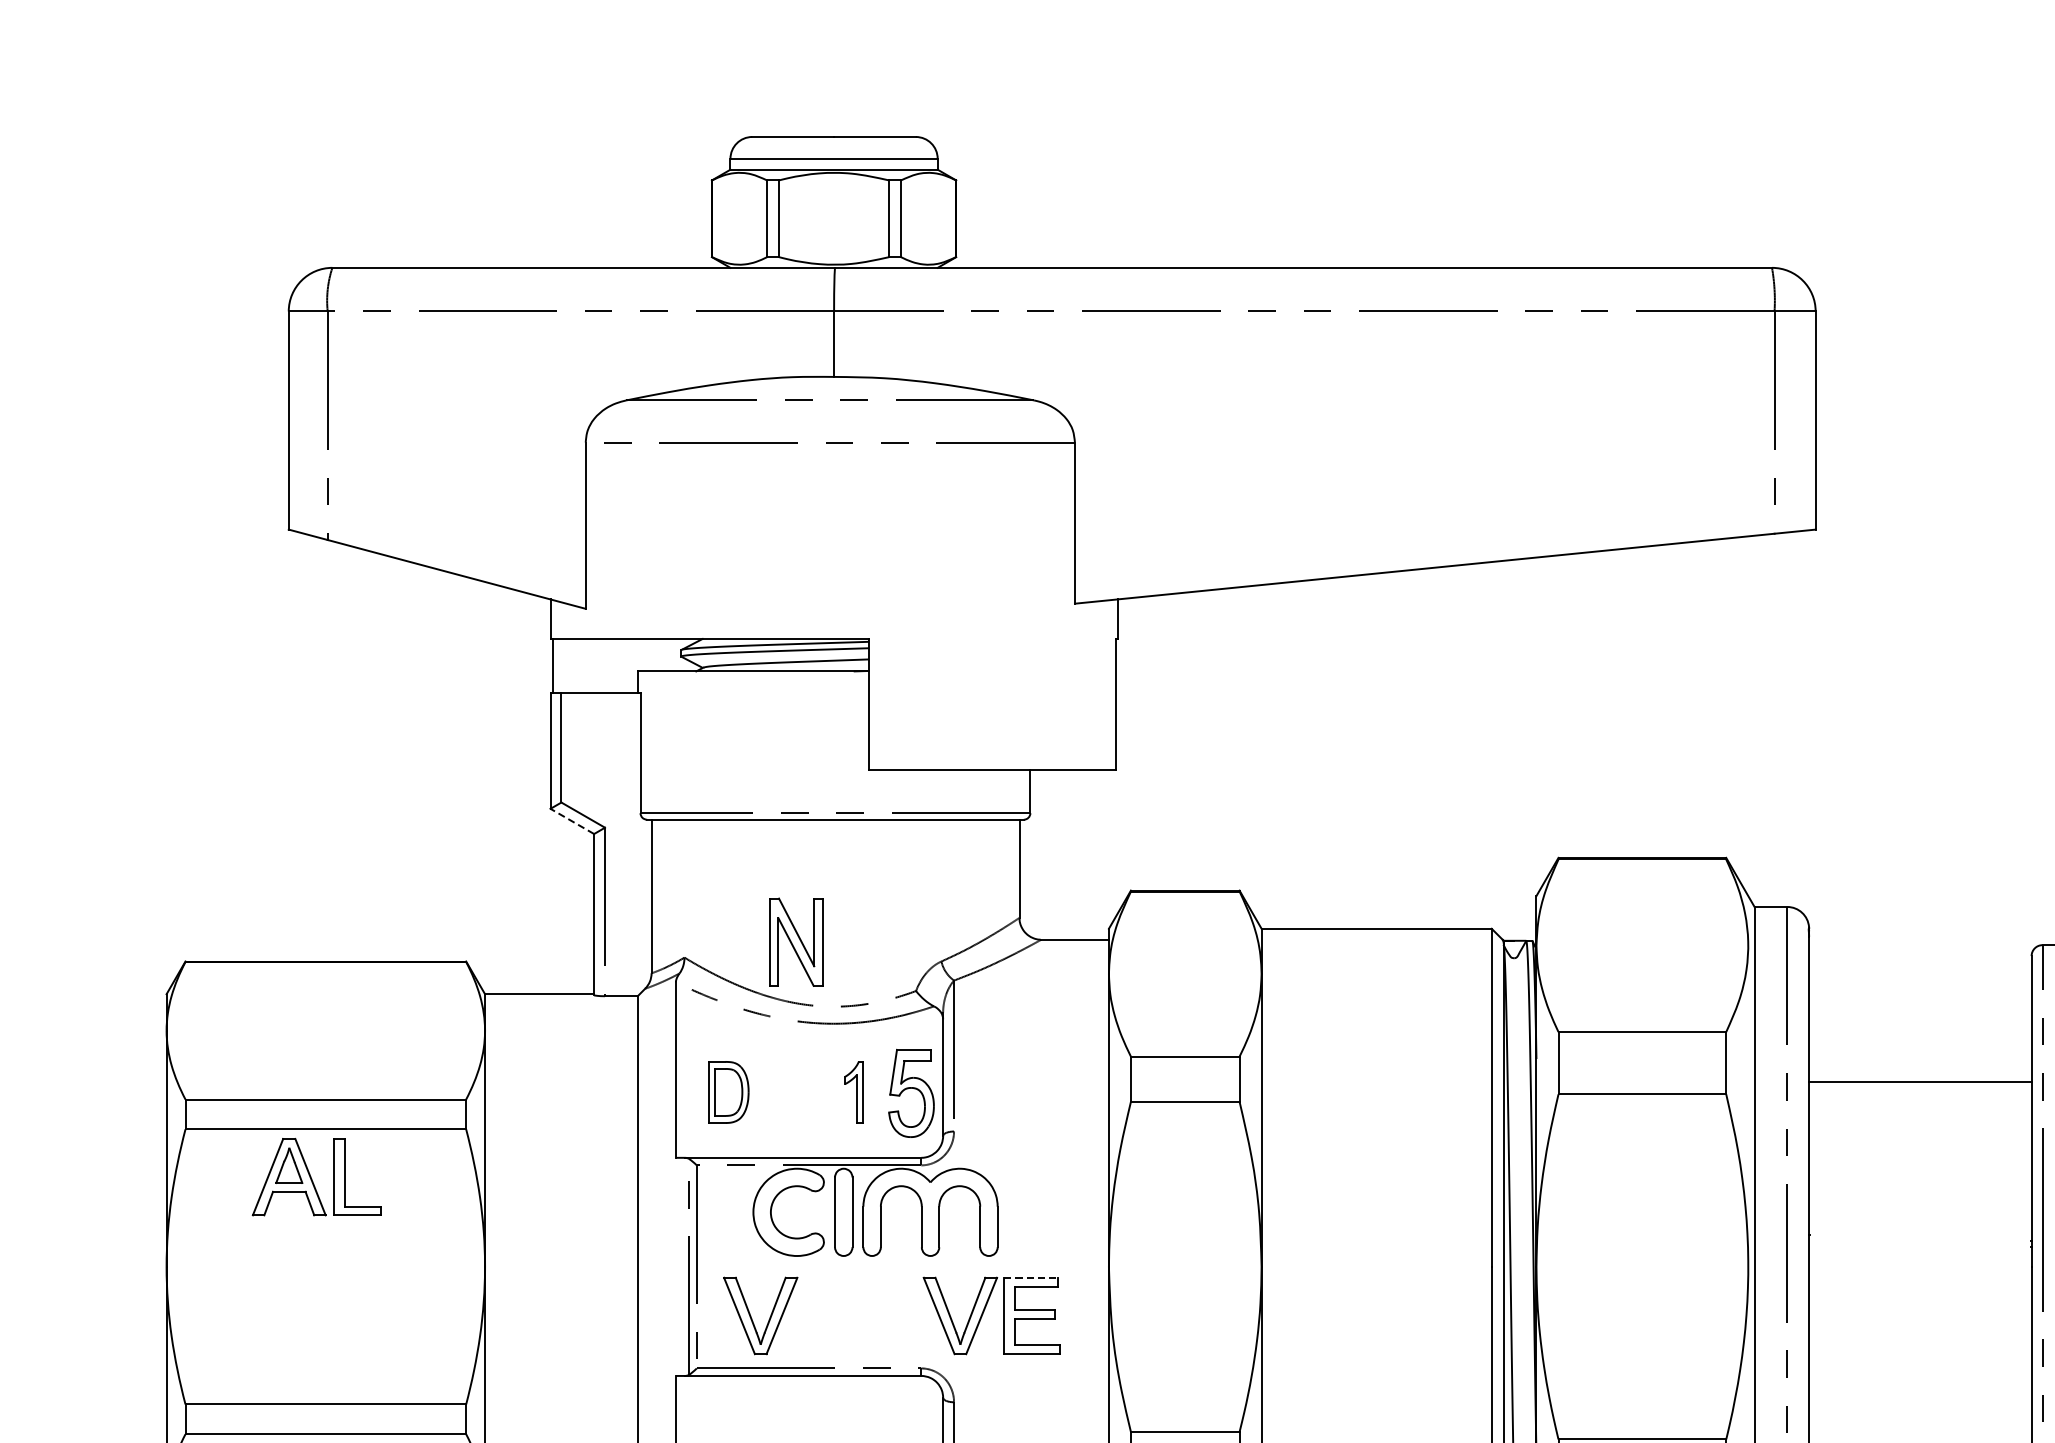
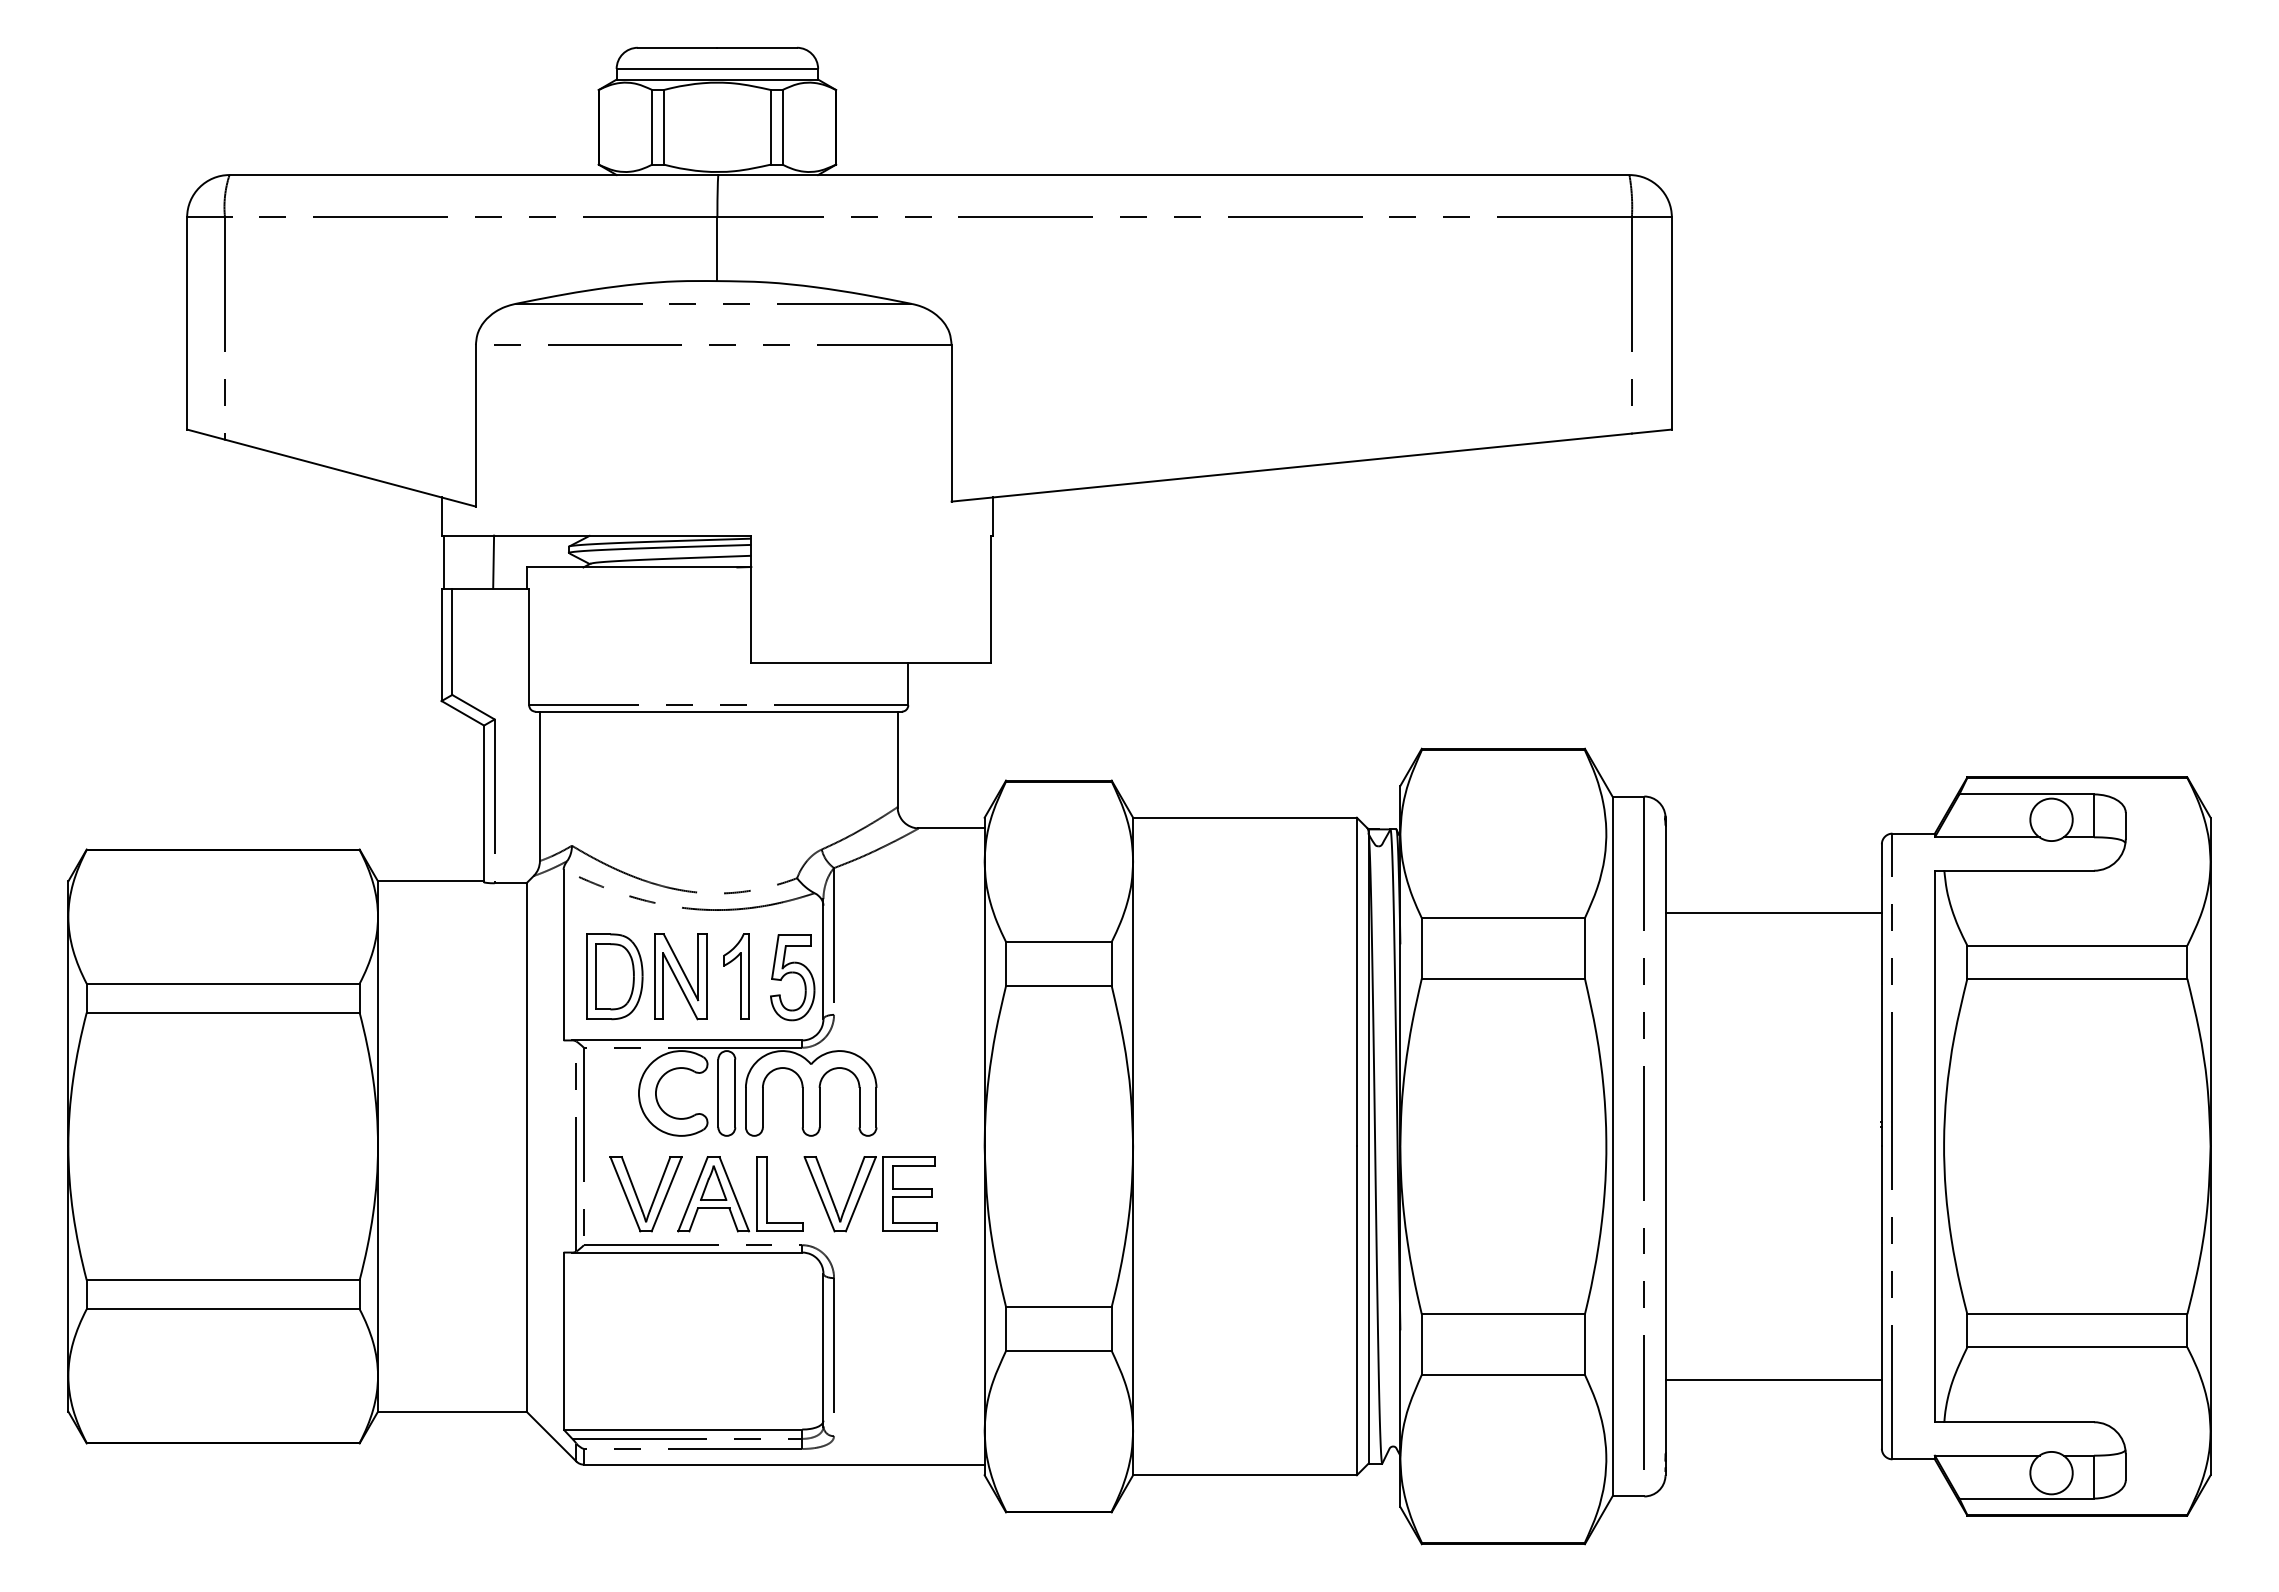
line: (603, 665) -> (493, 561), added
line: (571, 821) -> (462, 713), dashed -> solid
part: (796, 941) -> (680, 976), moved
line: (1920, 1082) -> (1773, 913), moved
part: (728, 1092) -> (614, 976), size x1.43
part: (853, 1092) -> (736, 976), size x1.43
part: (316, 1177) -> (740, 1194), moved
line: (1031, 1278) -> (909, 1157), dashed -> solid

